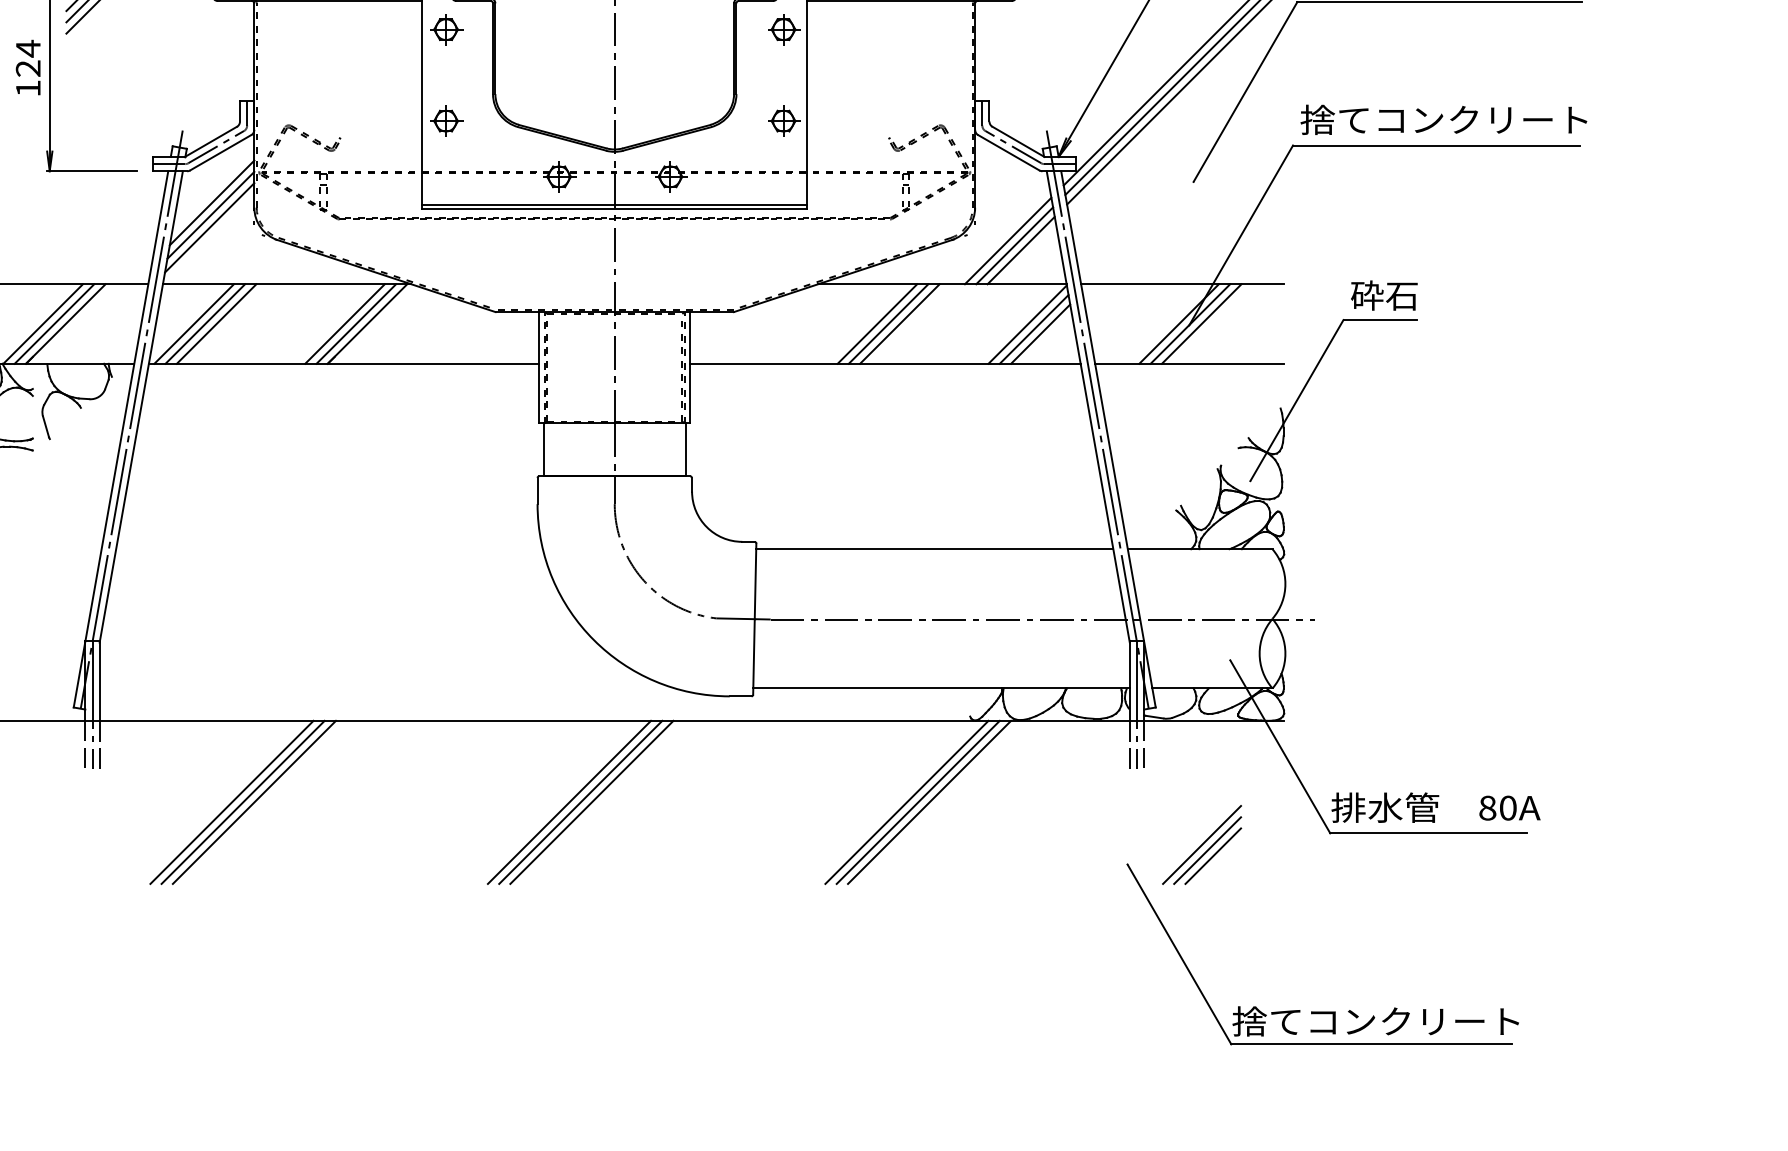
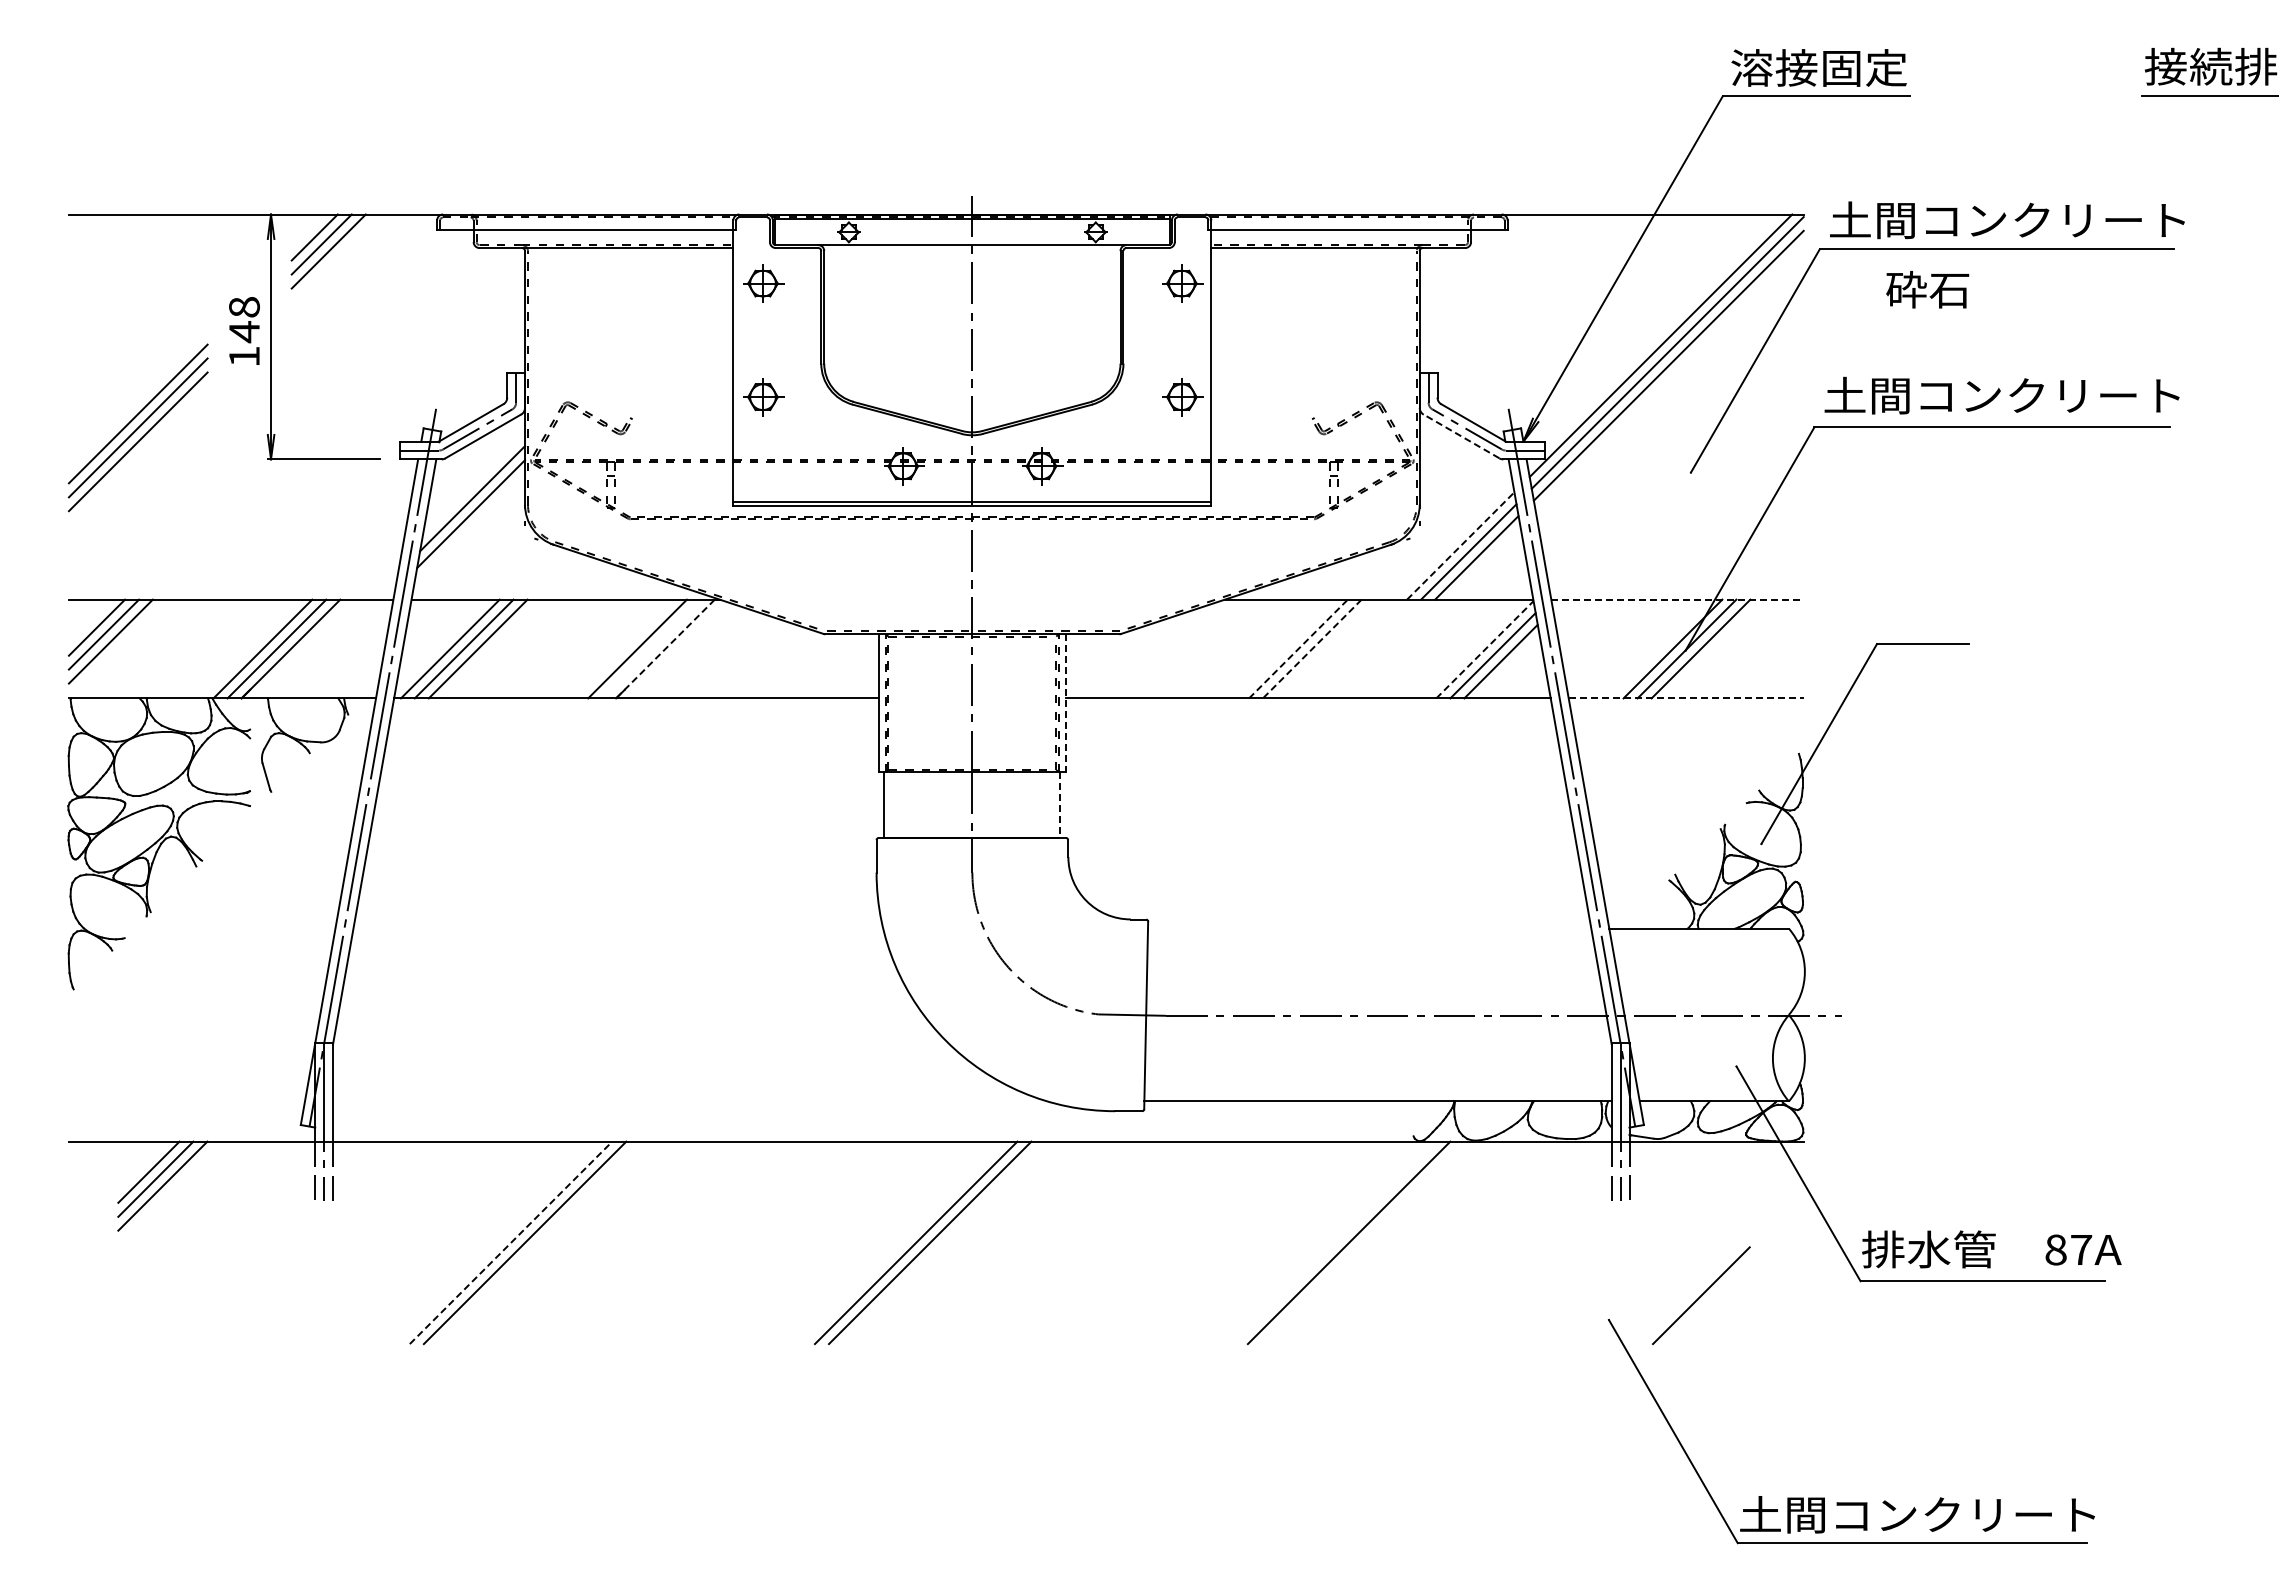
text: (28, 58) -> (244, 319), 124 -> 148
text: (1335, 119) -> (1866, 395), 捨てコンクリート -> 土間コンクリート
line: (1008, 152) -> (1461, 436), solid -> dashed
line: (209, 227) -> (469, 529), removed
line: (1007, 241) -> (1460, 546), solid -> dashed
line: (1182, 284) -> (1677, 599), solid -> dashed
text: (1384, 295) -> (1927, 289), moved
line: (356, 323) -> (651, 648), removed
line: (899, 323) -> (1325, 648), removed
line: (367, 324) -> (665, 649), solid -> dashed
line: (877, 324) -> (1298, 649), solid -> dashed
line: (888, 324) -> (1312, 649), solid -> dashed
line: (1027, 324) -> (1484, 649), solid -> dashed
line: (1190, 363) -> (1686, 698), solid -> dashed
line: (690, 367) -> (1066, 703), solid -> dashed
line: (685, 450) -> (1060, 805), solid -> dashed
line: (934, 549) -> (1369, 928), removed
line: (232, 802) -> (497, 1242), removed
line: (243, 802) -> (511, 1242), solid -> dashed
line: (591, 802) -> (943, 1242), removed
line: (906, 802) -> (1334, 1242), removed
line: (929, 802) -> (1362, 1242), removed
text: (1508, 807) -> (2081, 1249), 80A -> 87A
line: (1206, 850) -> (1707, 1302), removed
line: (1212, 856) -> (1714, 1309), removed
text: (1266, 1021) -> (1781, 1514), 捨てコンクリート -> 土間コンクリート

